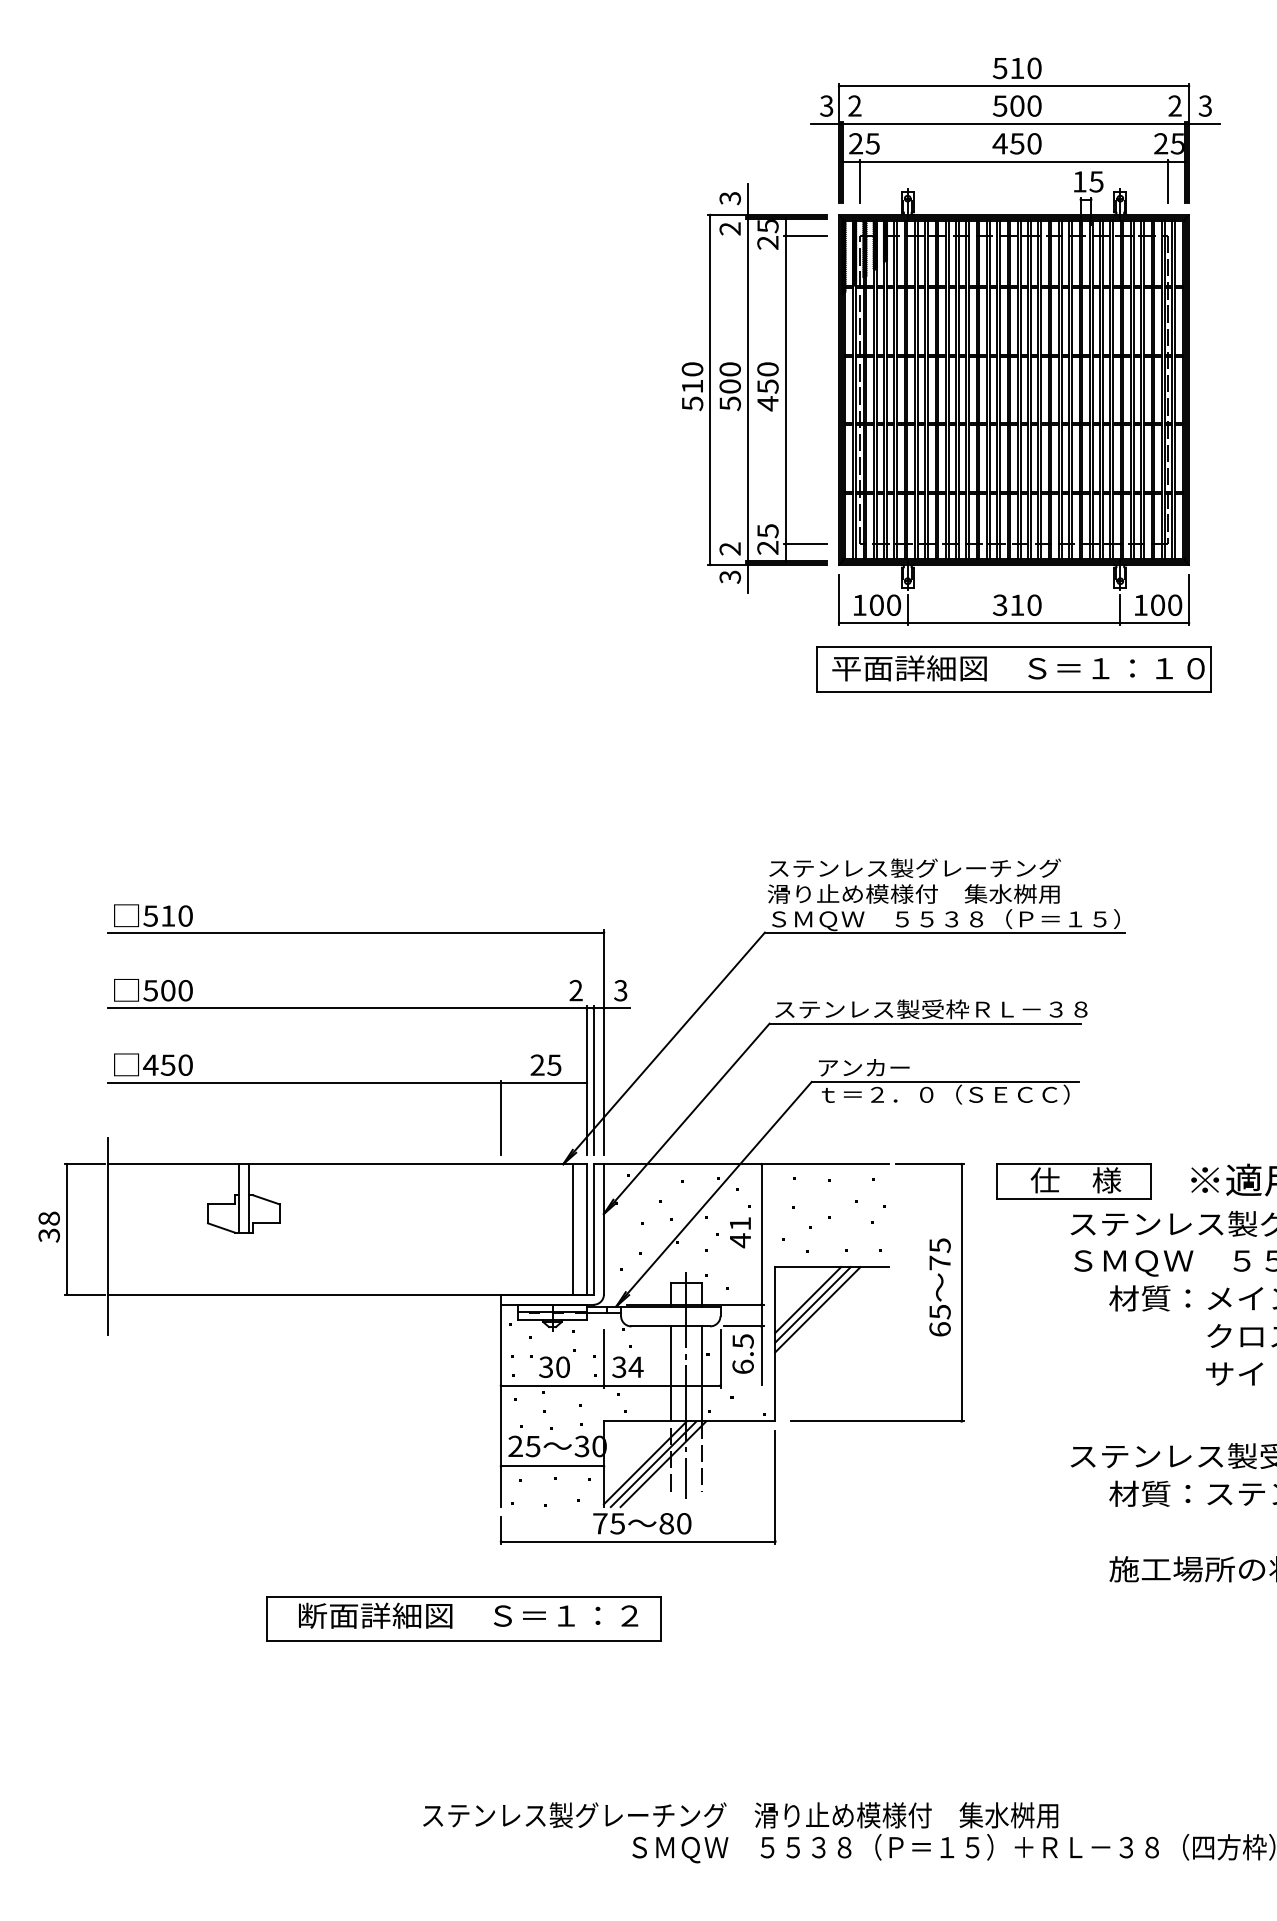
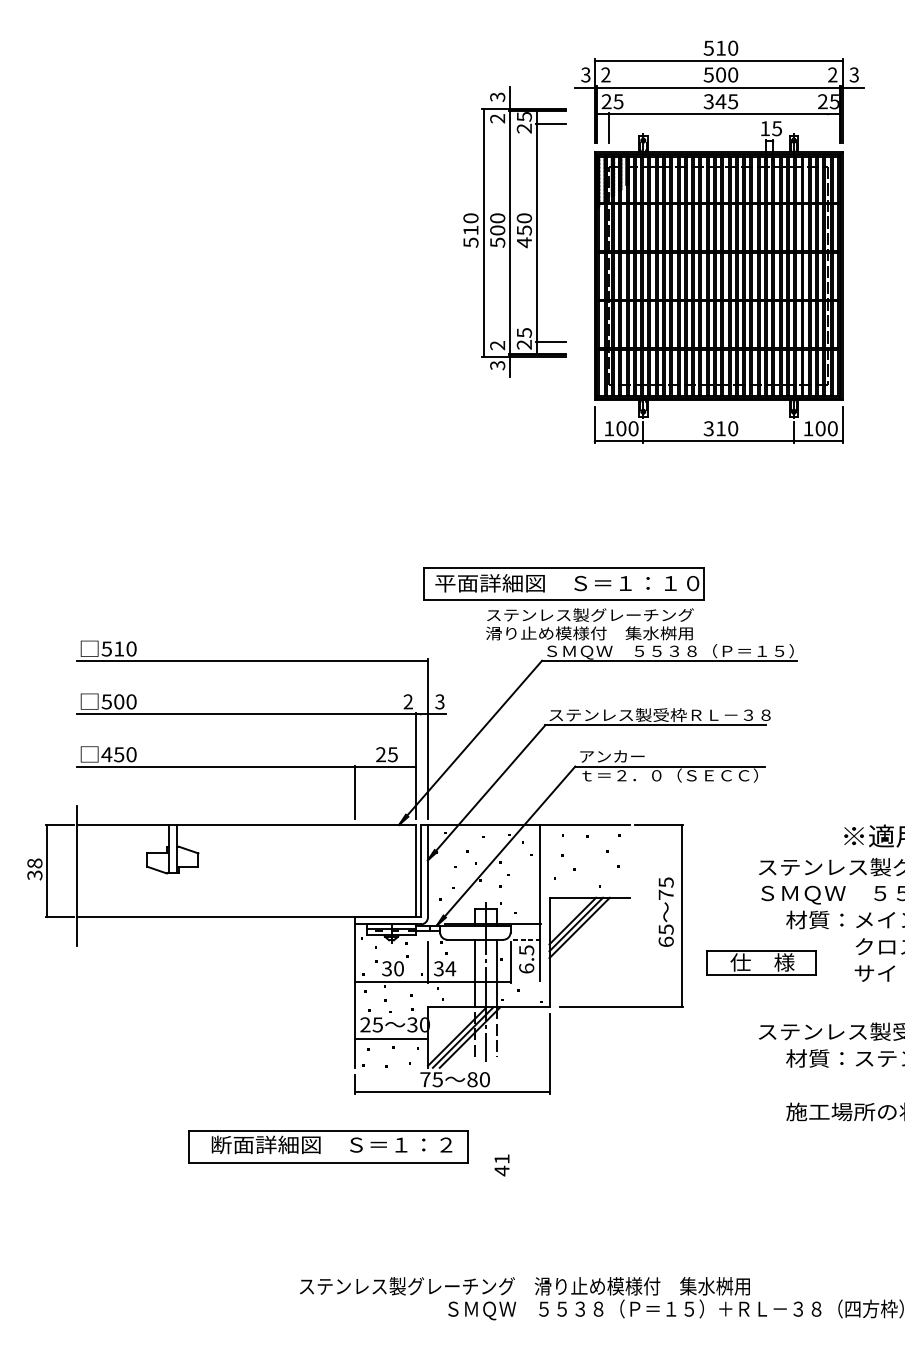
text: (1016, 143) -> (720, 101), 450 -> 345
line: (1168, 180) -> (828, 127), removed
part: (754, 388) -> (514, 231), moved
part: (1013, 669) -> (563, 584), moved
text: (914, 880) -> (589, 623), moved
line: (593, 1080) -> (420, 765), removed
part: (1073, 1181) -> (760, 963), moved
line: (573, 1229) -> (406, 871), removed
text: (740, 1232) -> (502, 1165), moved
line: (743, 1326) -> (526, 939), solid -> dashed

